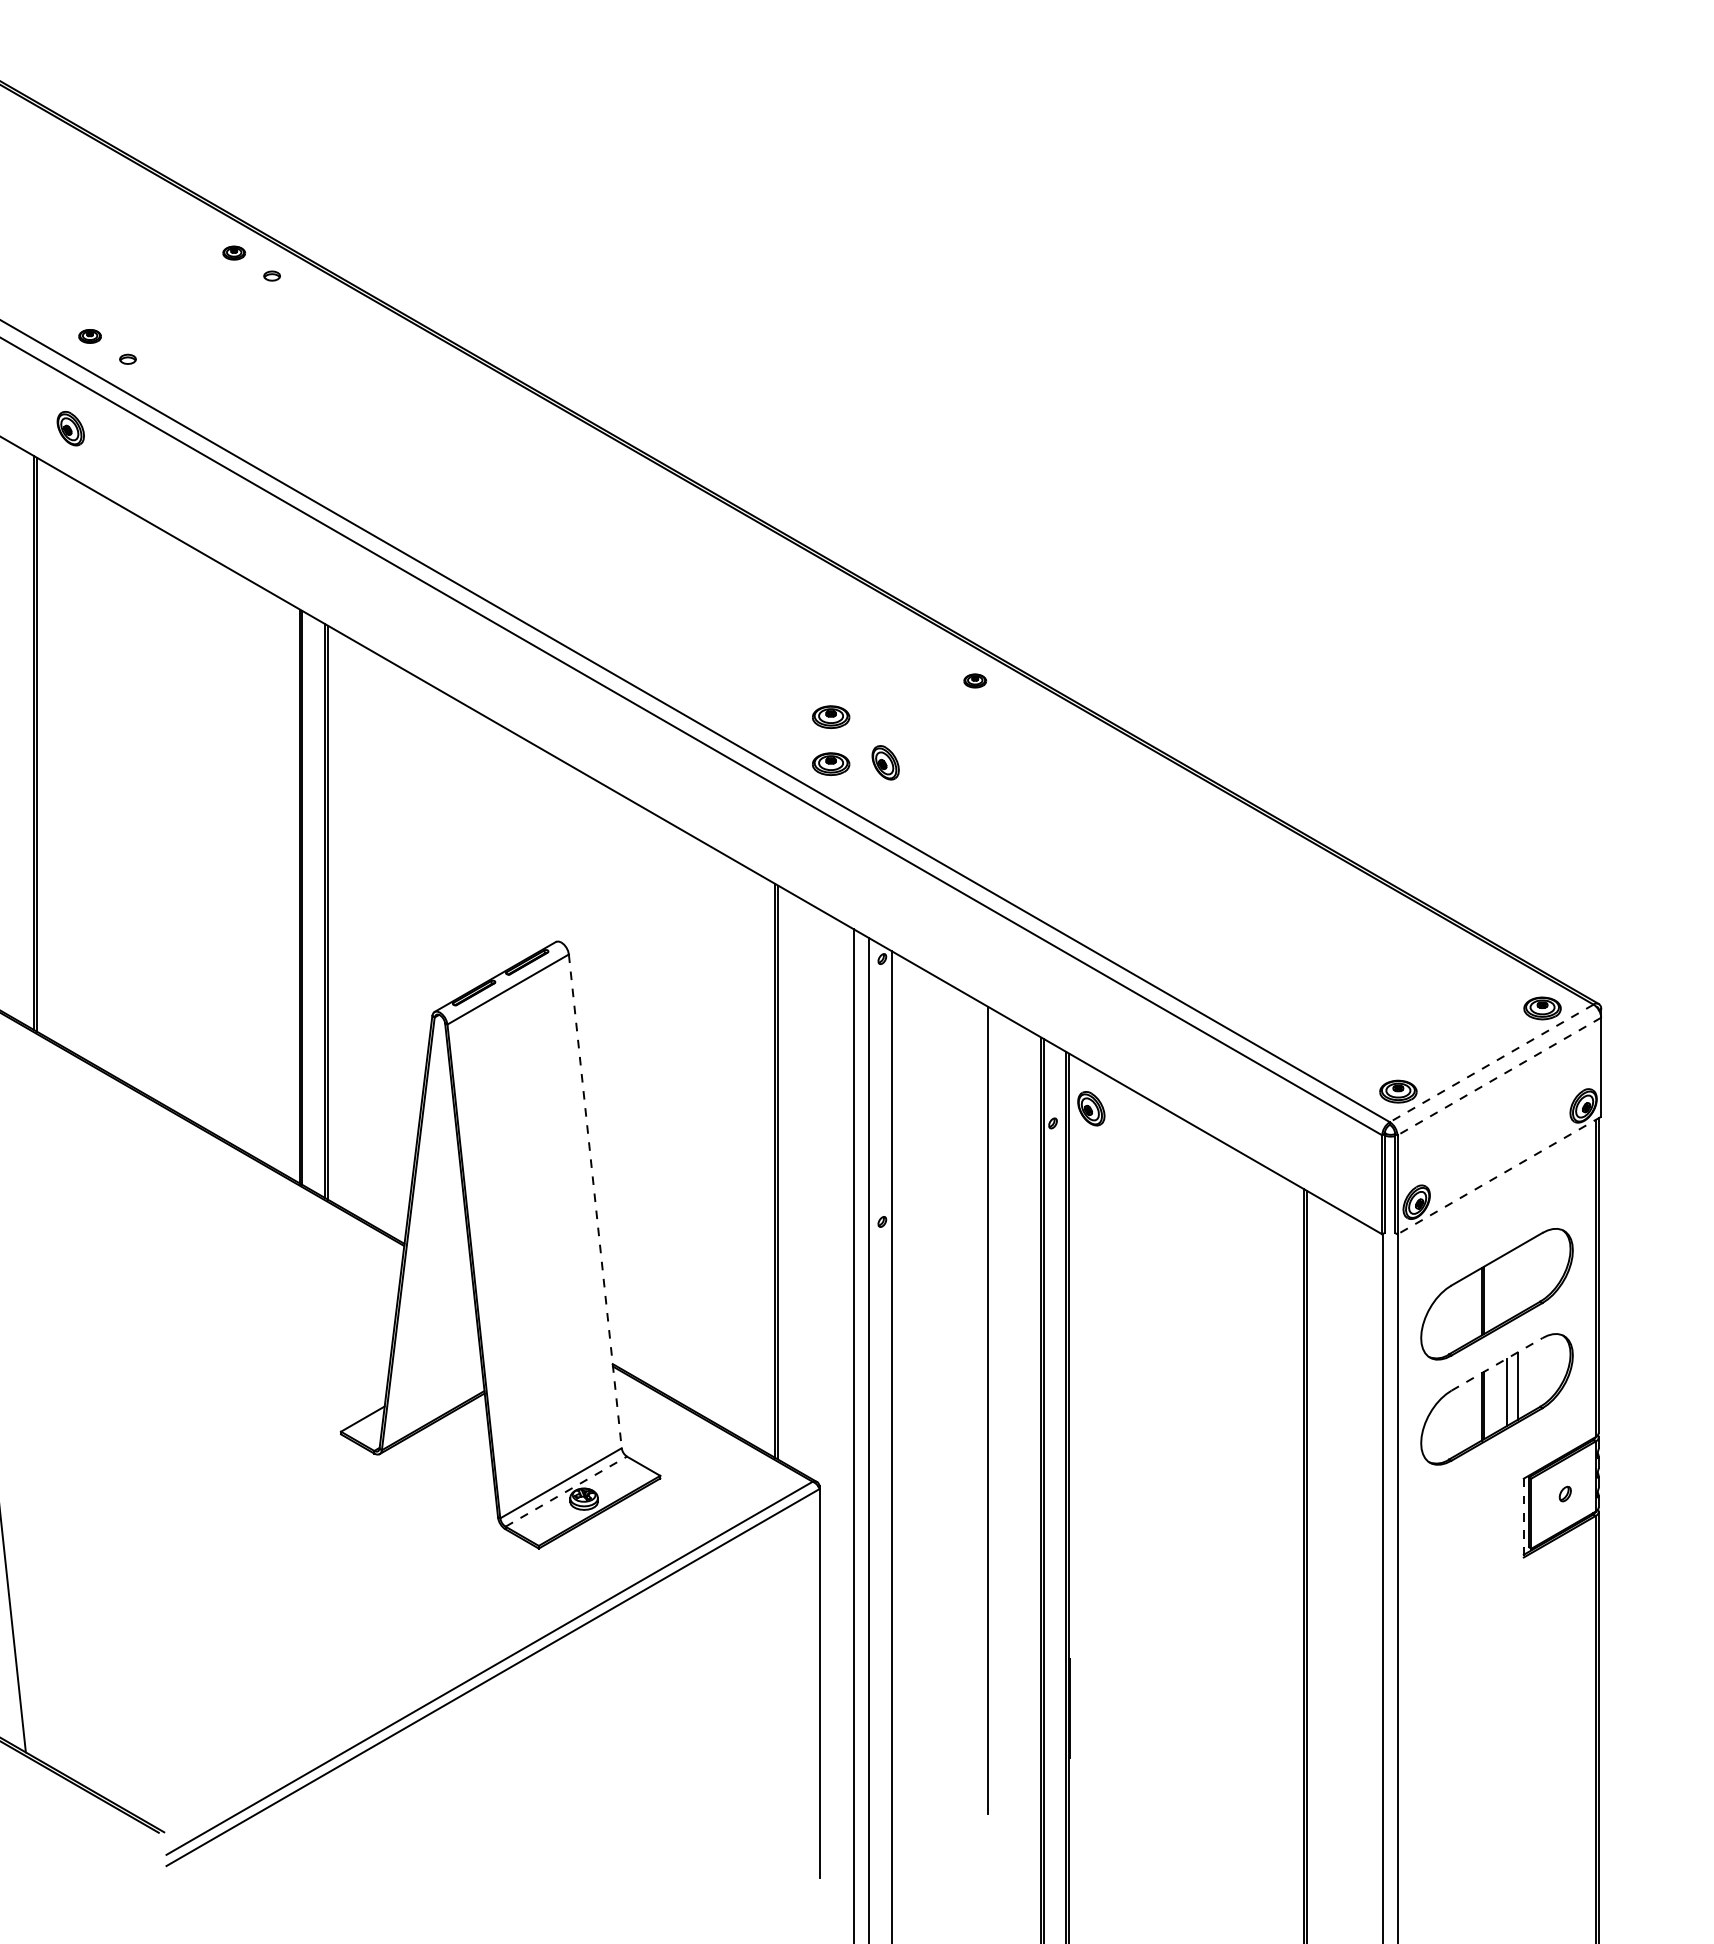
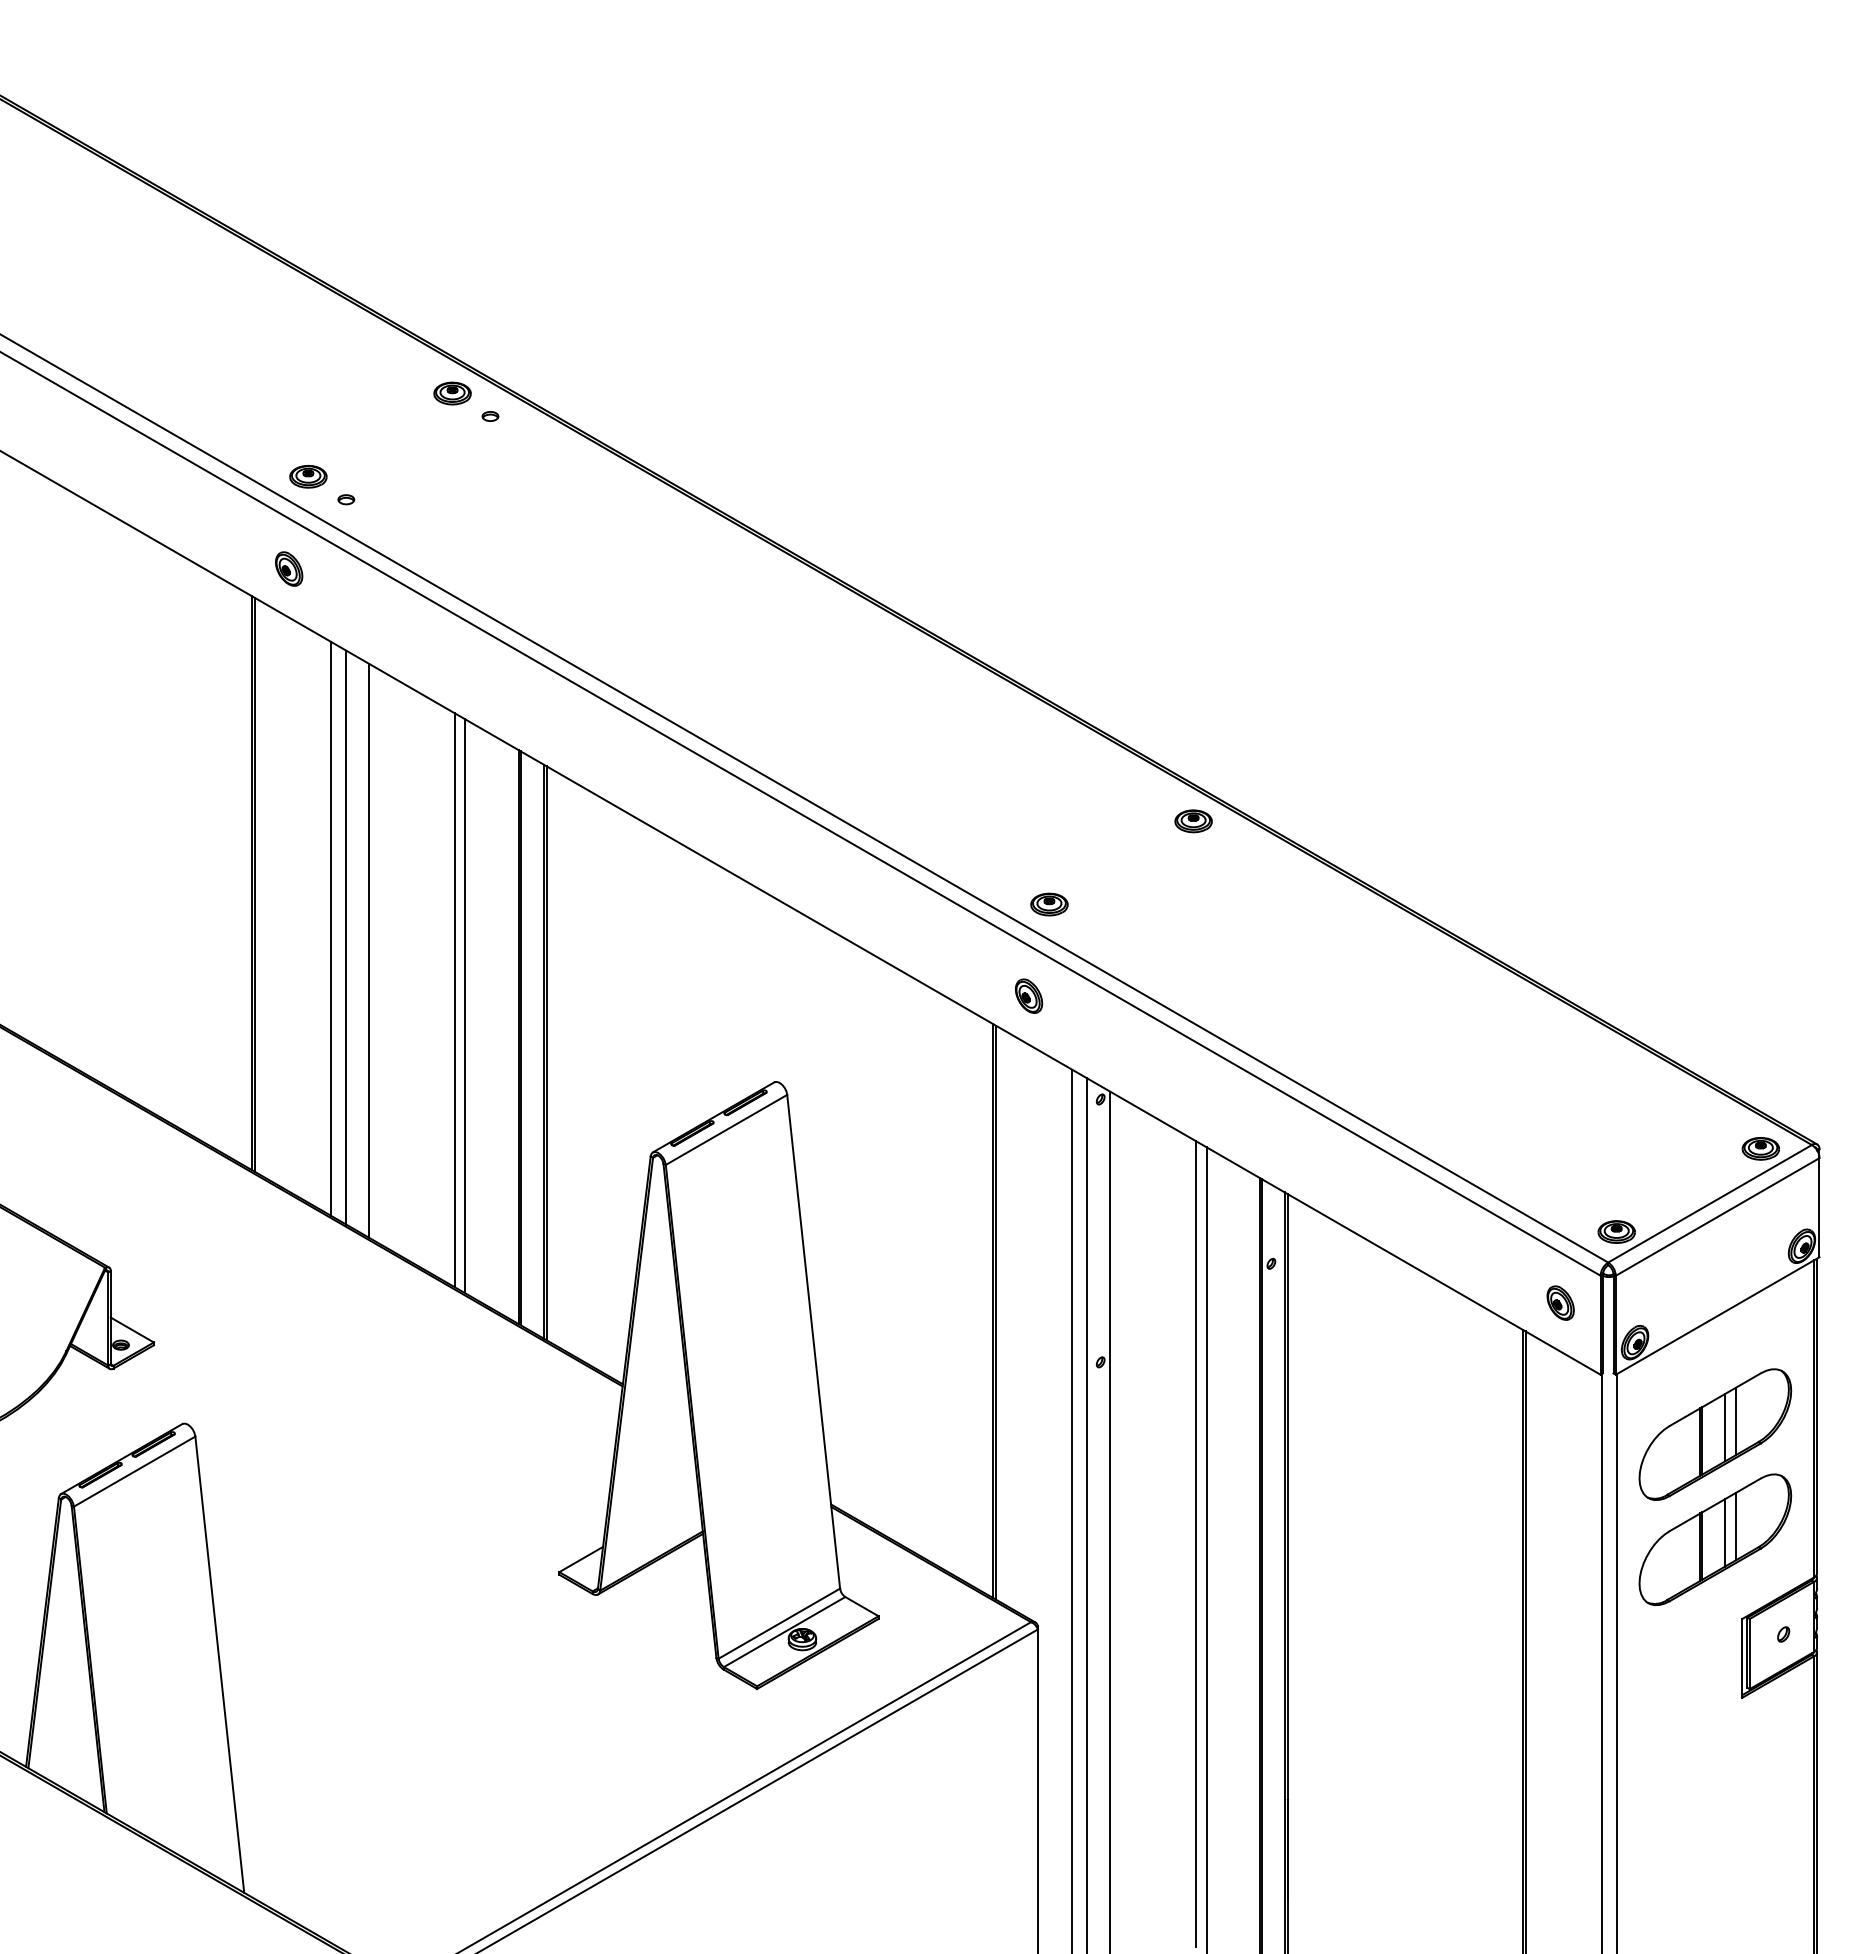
part: (234, 253) -> (452, 393), size x1.67
part: (90, 336) -> (308, 476), size x1.67
part: (975, 681) -> (1193, 821), size x1.67
part: (831, 717) -> (1049, 857), removed
part: (886, 762) -> (1029, 995), moved
line: (113, 788) -> (331, 928), added
line: (128, 797) -> (346, 937), added
line: (151, 810) -> (369, 950), added
line: (236, 860) -> (454, 1000), added
line: (247, 866) -> (465, 1006), added
line: (1492, 1063) -> (1710, 1203), dashed -> solid
line: (1499, 1076) -> (1717, 1216), dashed -> solid
part: (1091, 1108) -> (1560, 1302), moved
line: (1499, 1176) -> (1717, 1316), dashed -> solid
line: (595, 1202) -> (813, 1342), dashed -> solid
line: (1517, 1281) -> (1735, 1421), added
line: (1507, 1287) -> (1725, 1427), added
line: (1497, 1364) -> (1715, 1504), dashed -> solid
line: (977, 1403) -> (1195, 1543), added
line: (567, 1491) -> (785, 1631), dashed -> solid
line: (1524, 1518) -> (1742, 1658), dashed -> solid

